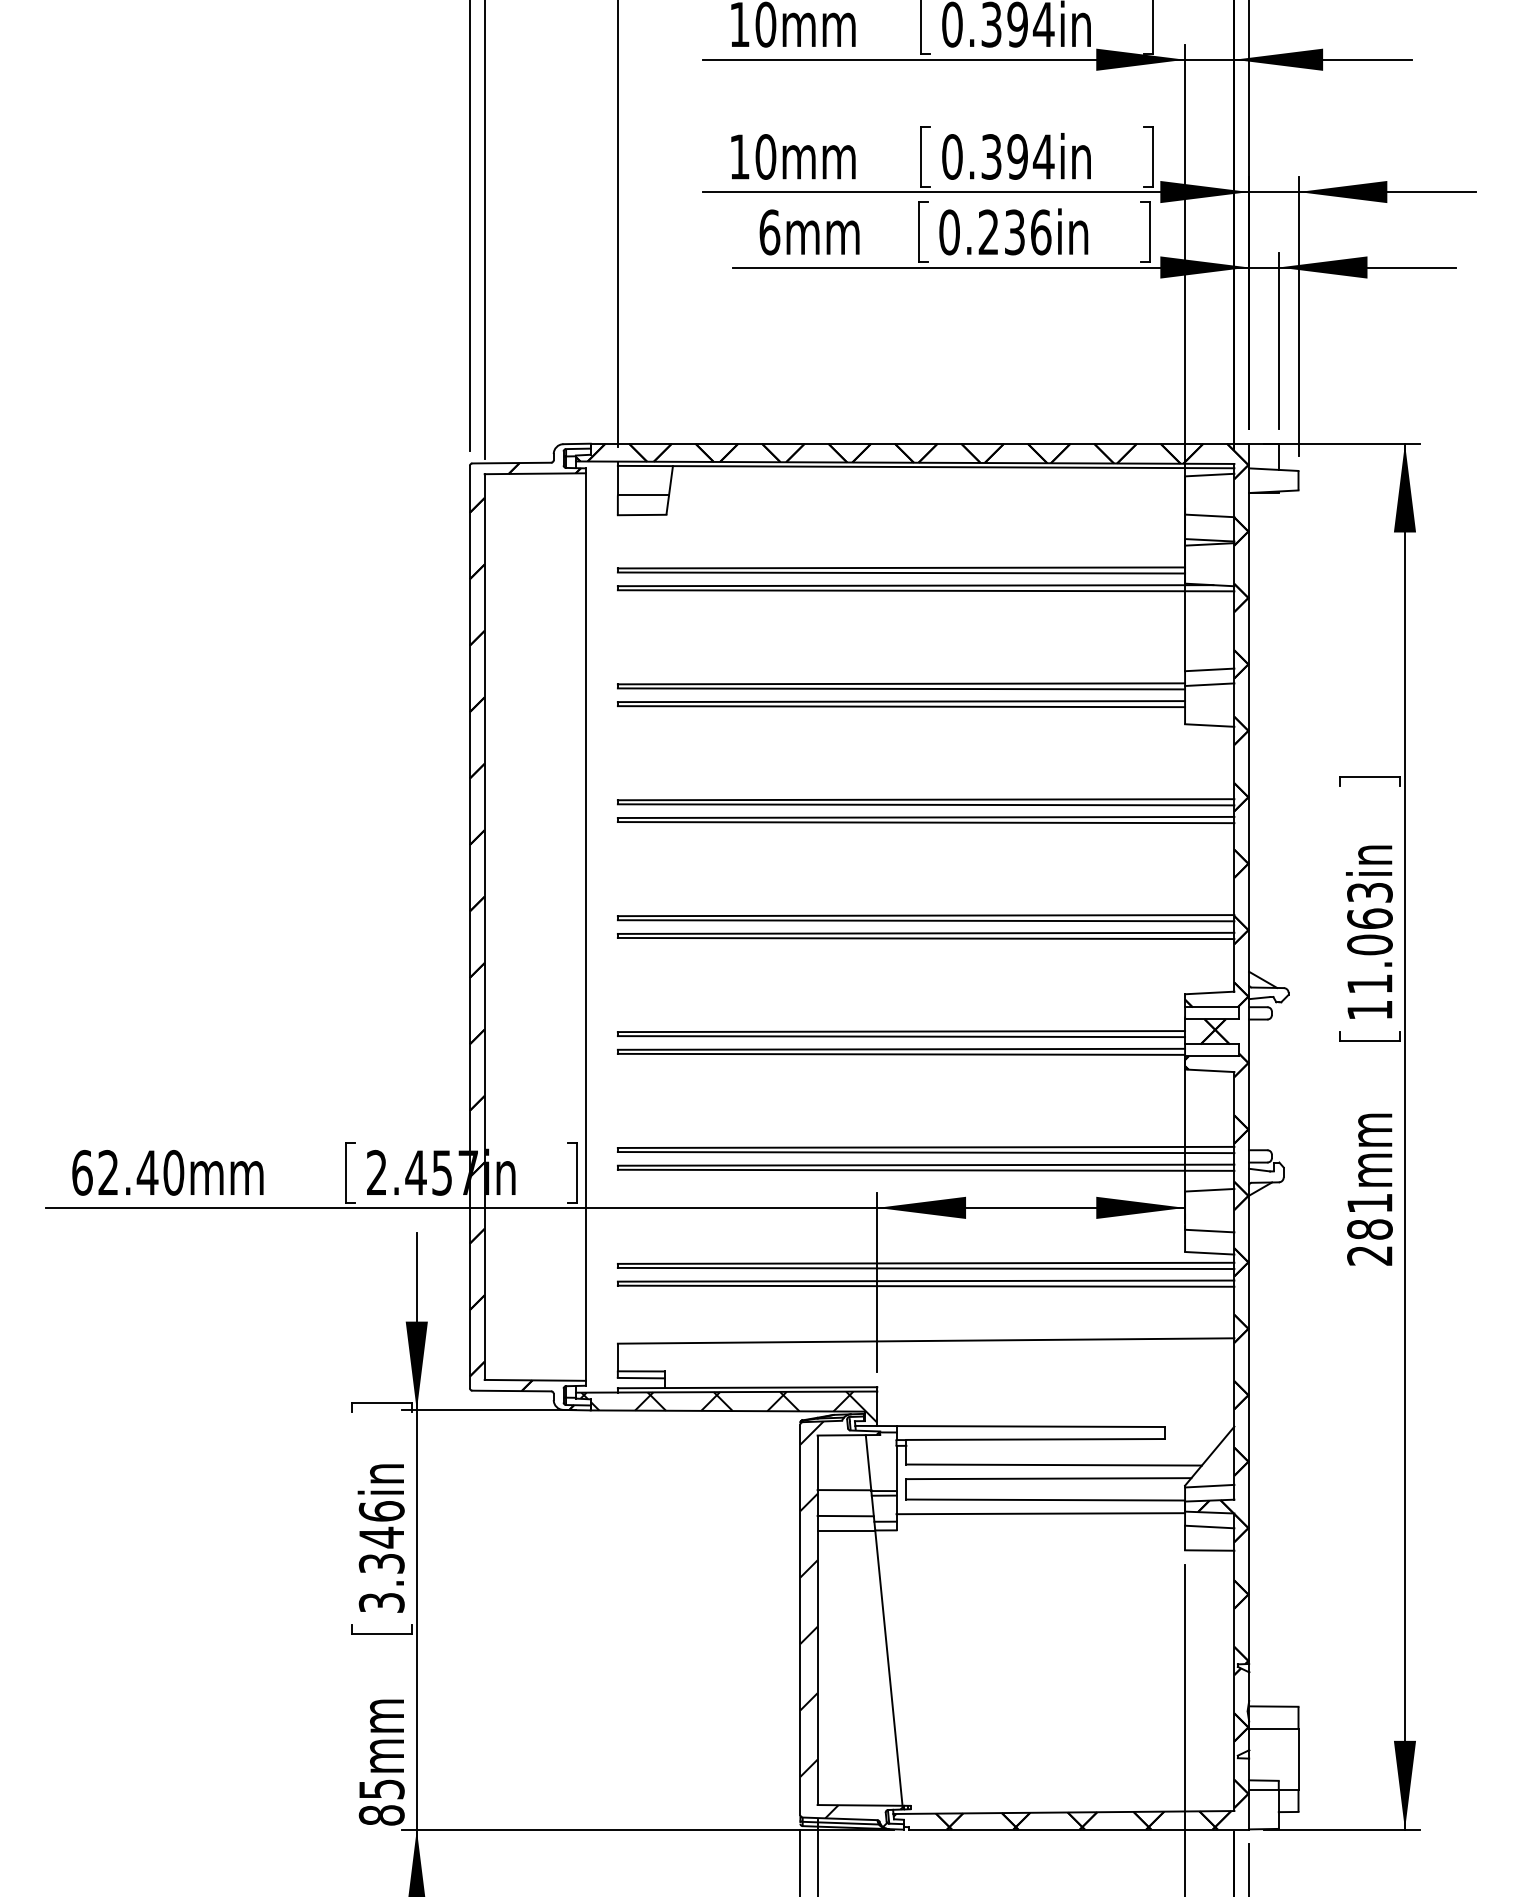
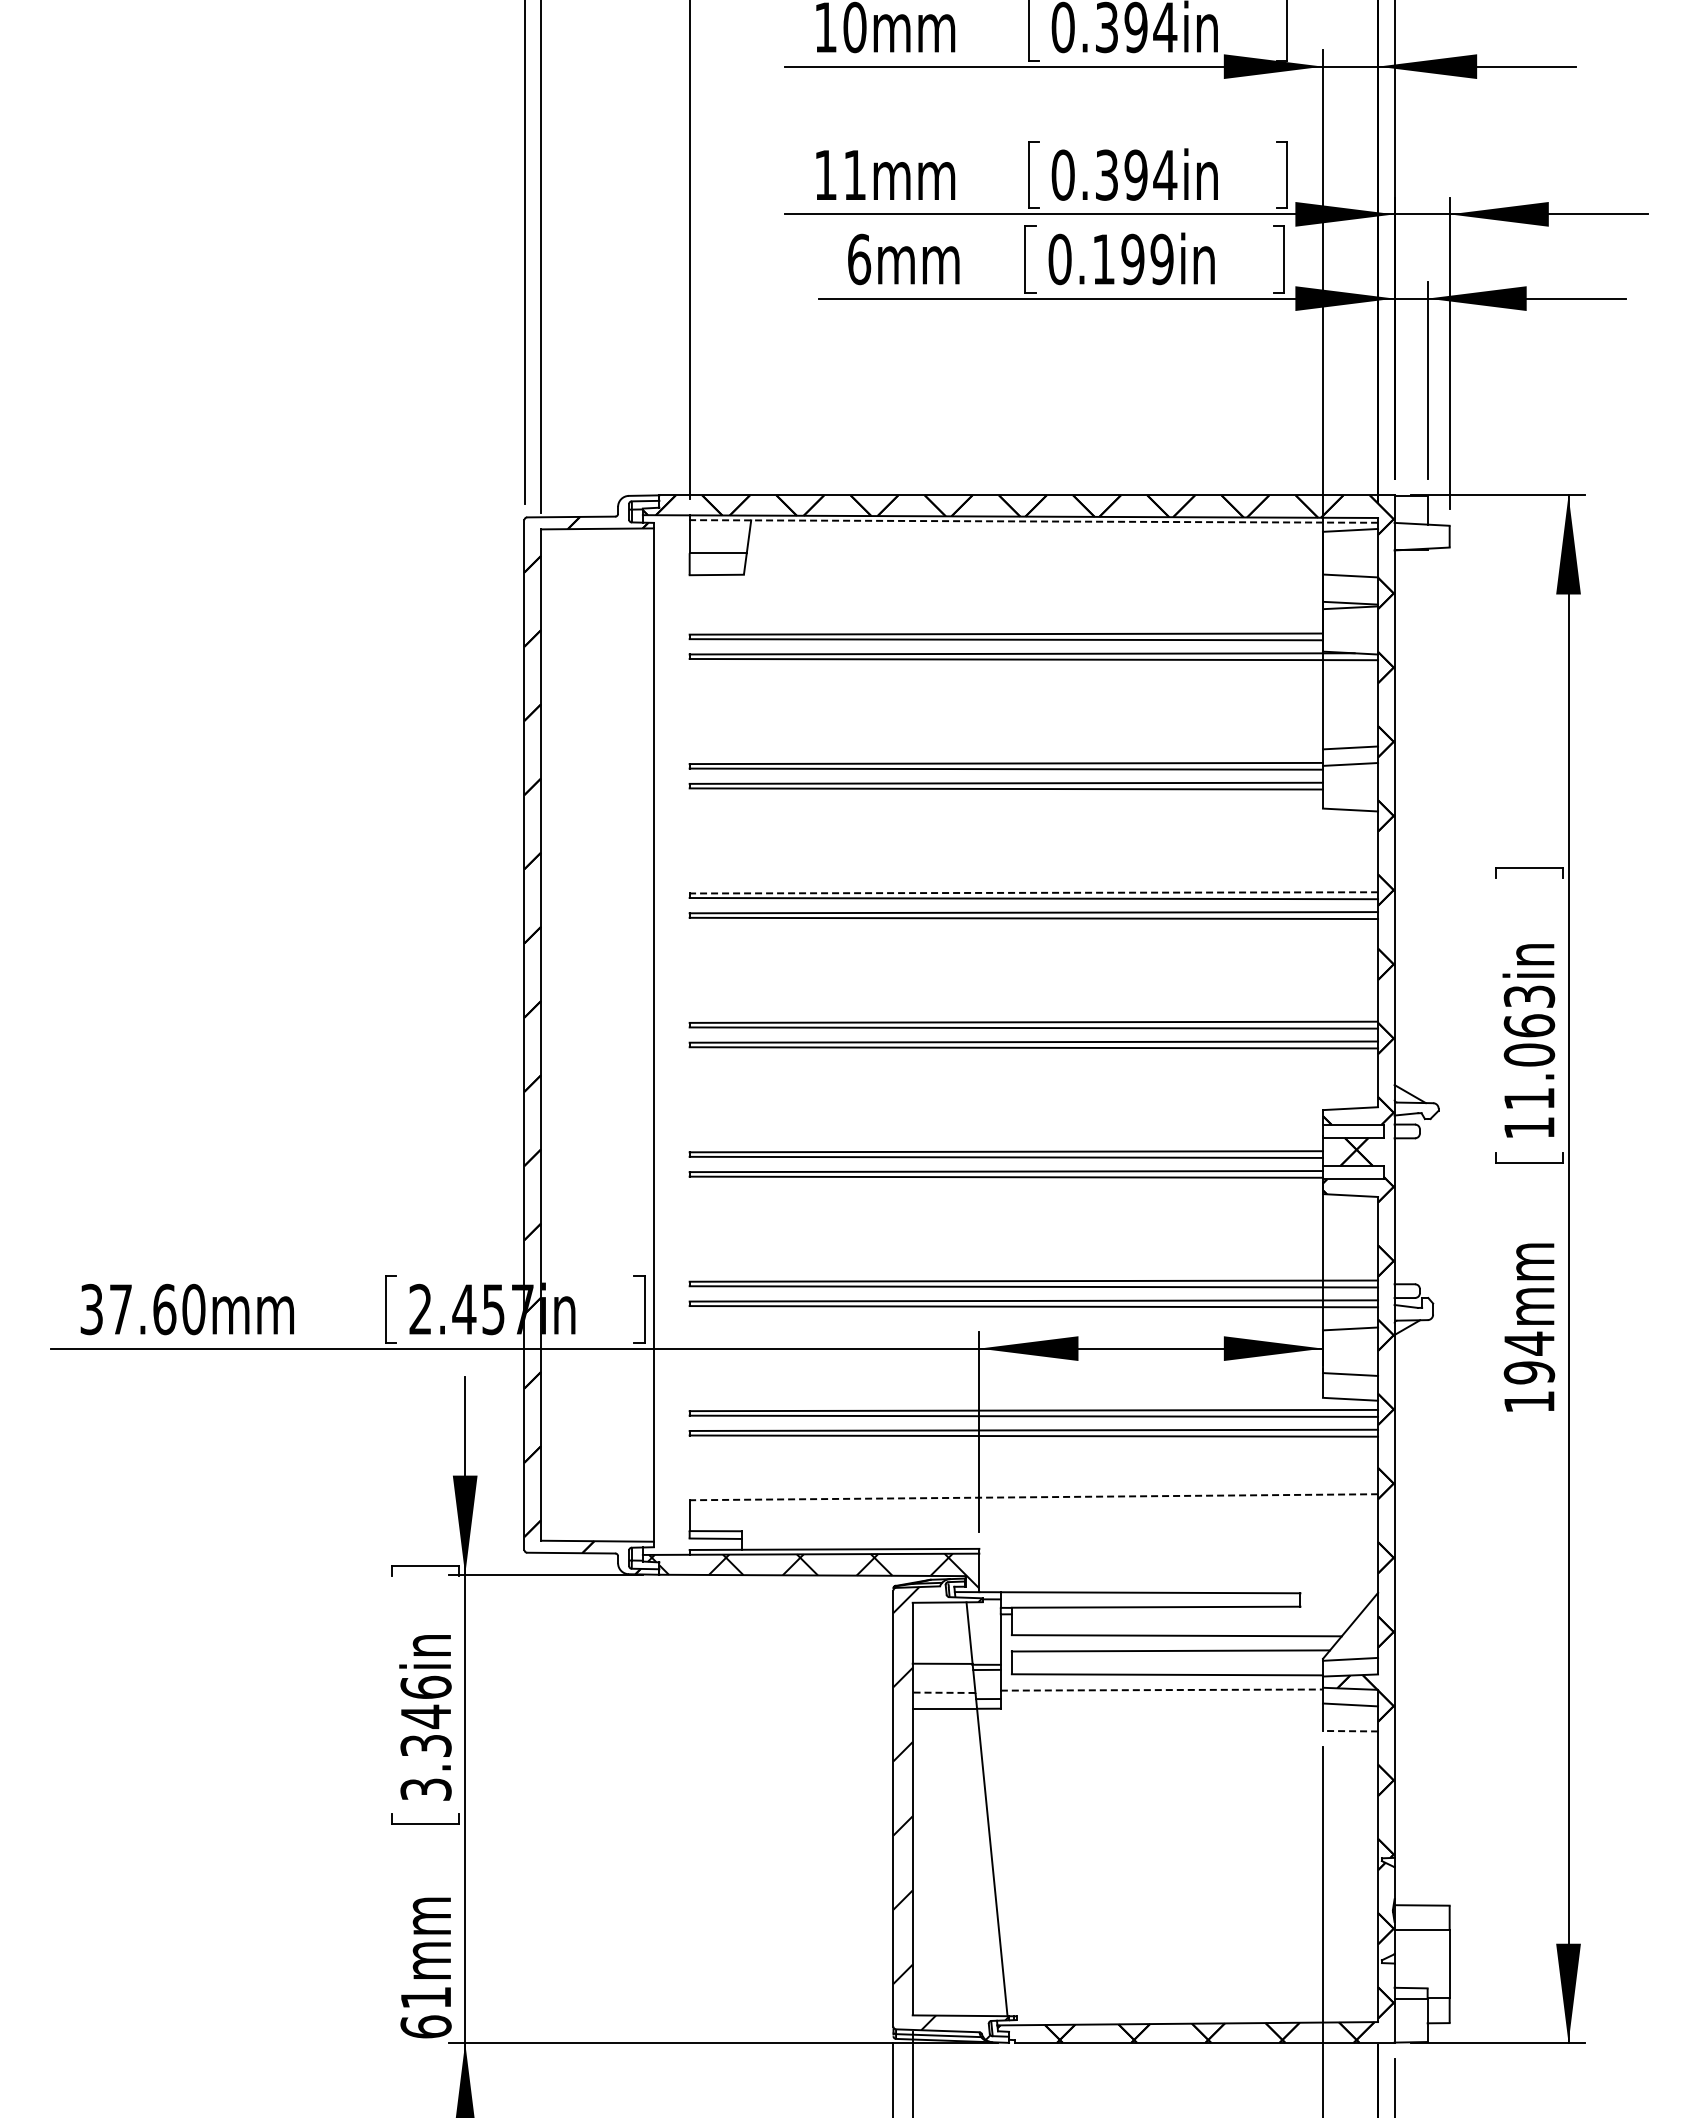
text: (765, 156) -> (854, 174), 10mm -> 11mm
text: (1014, 232) -> (1132, 259), 0.236in -> 0.199in
line: (925, 467) -> (1033, 521), solid -> dashed
line: (925, 799) -> (1033, 892), solid -> dashed
text: (115, 1172) -> (128, 1309), 62.40mm -> 37.60mm
text: (1370, 1229) -> (1529, 1372), 281mm -> 194mm
line: (925, 1341) -> (1033, 1497), solid -> dashed
line: (1041, 1514) -> (1162, 1690), solid -> dashed
line: (845, 1515) -> (943, 1692), solid -> dashed
line: (1209, 1550) -> (1350, 1731), solid -> dashed
text: (381, 1802) -> (425, 2012), 85mm -> 61mm

